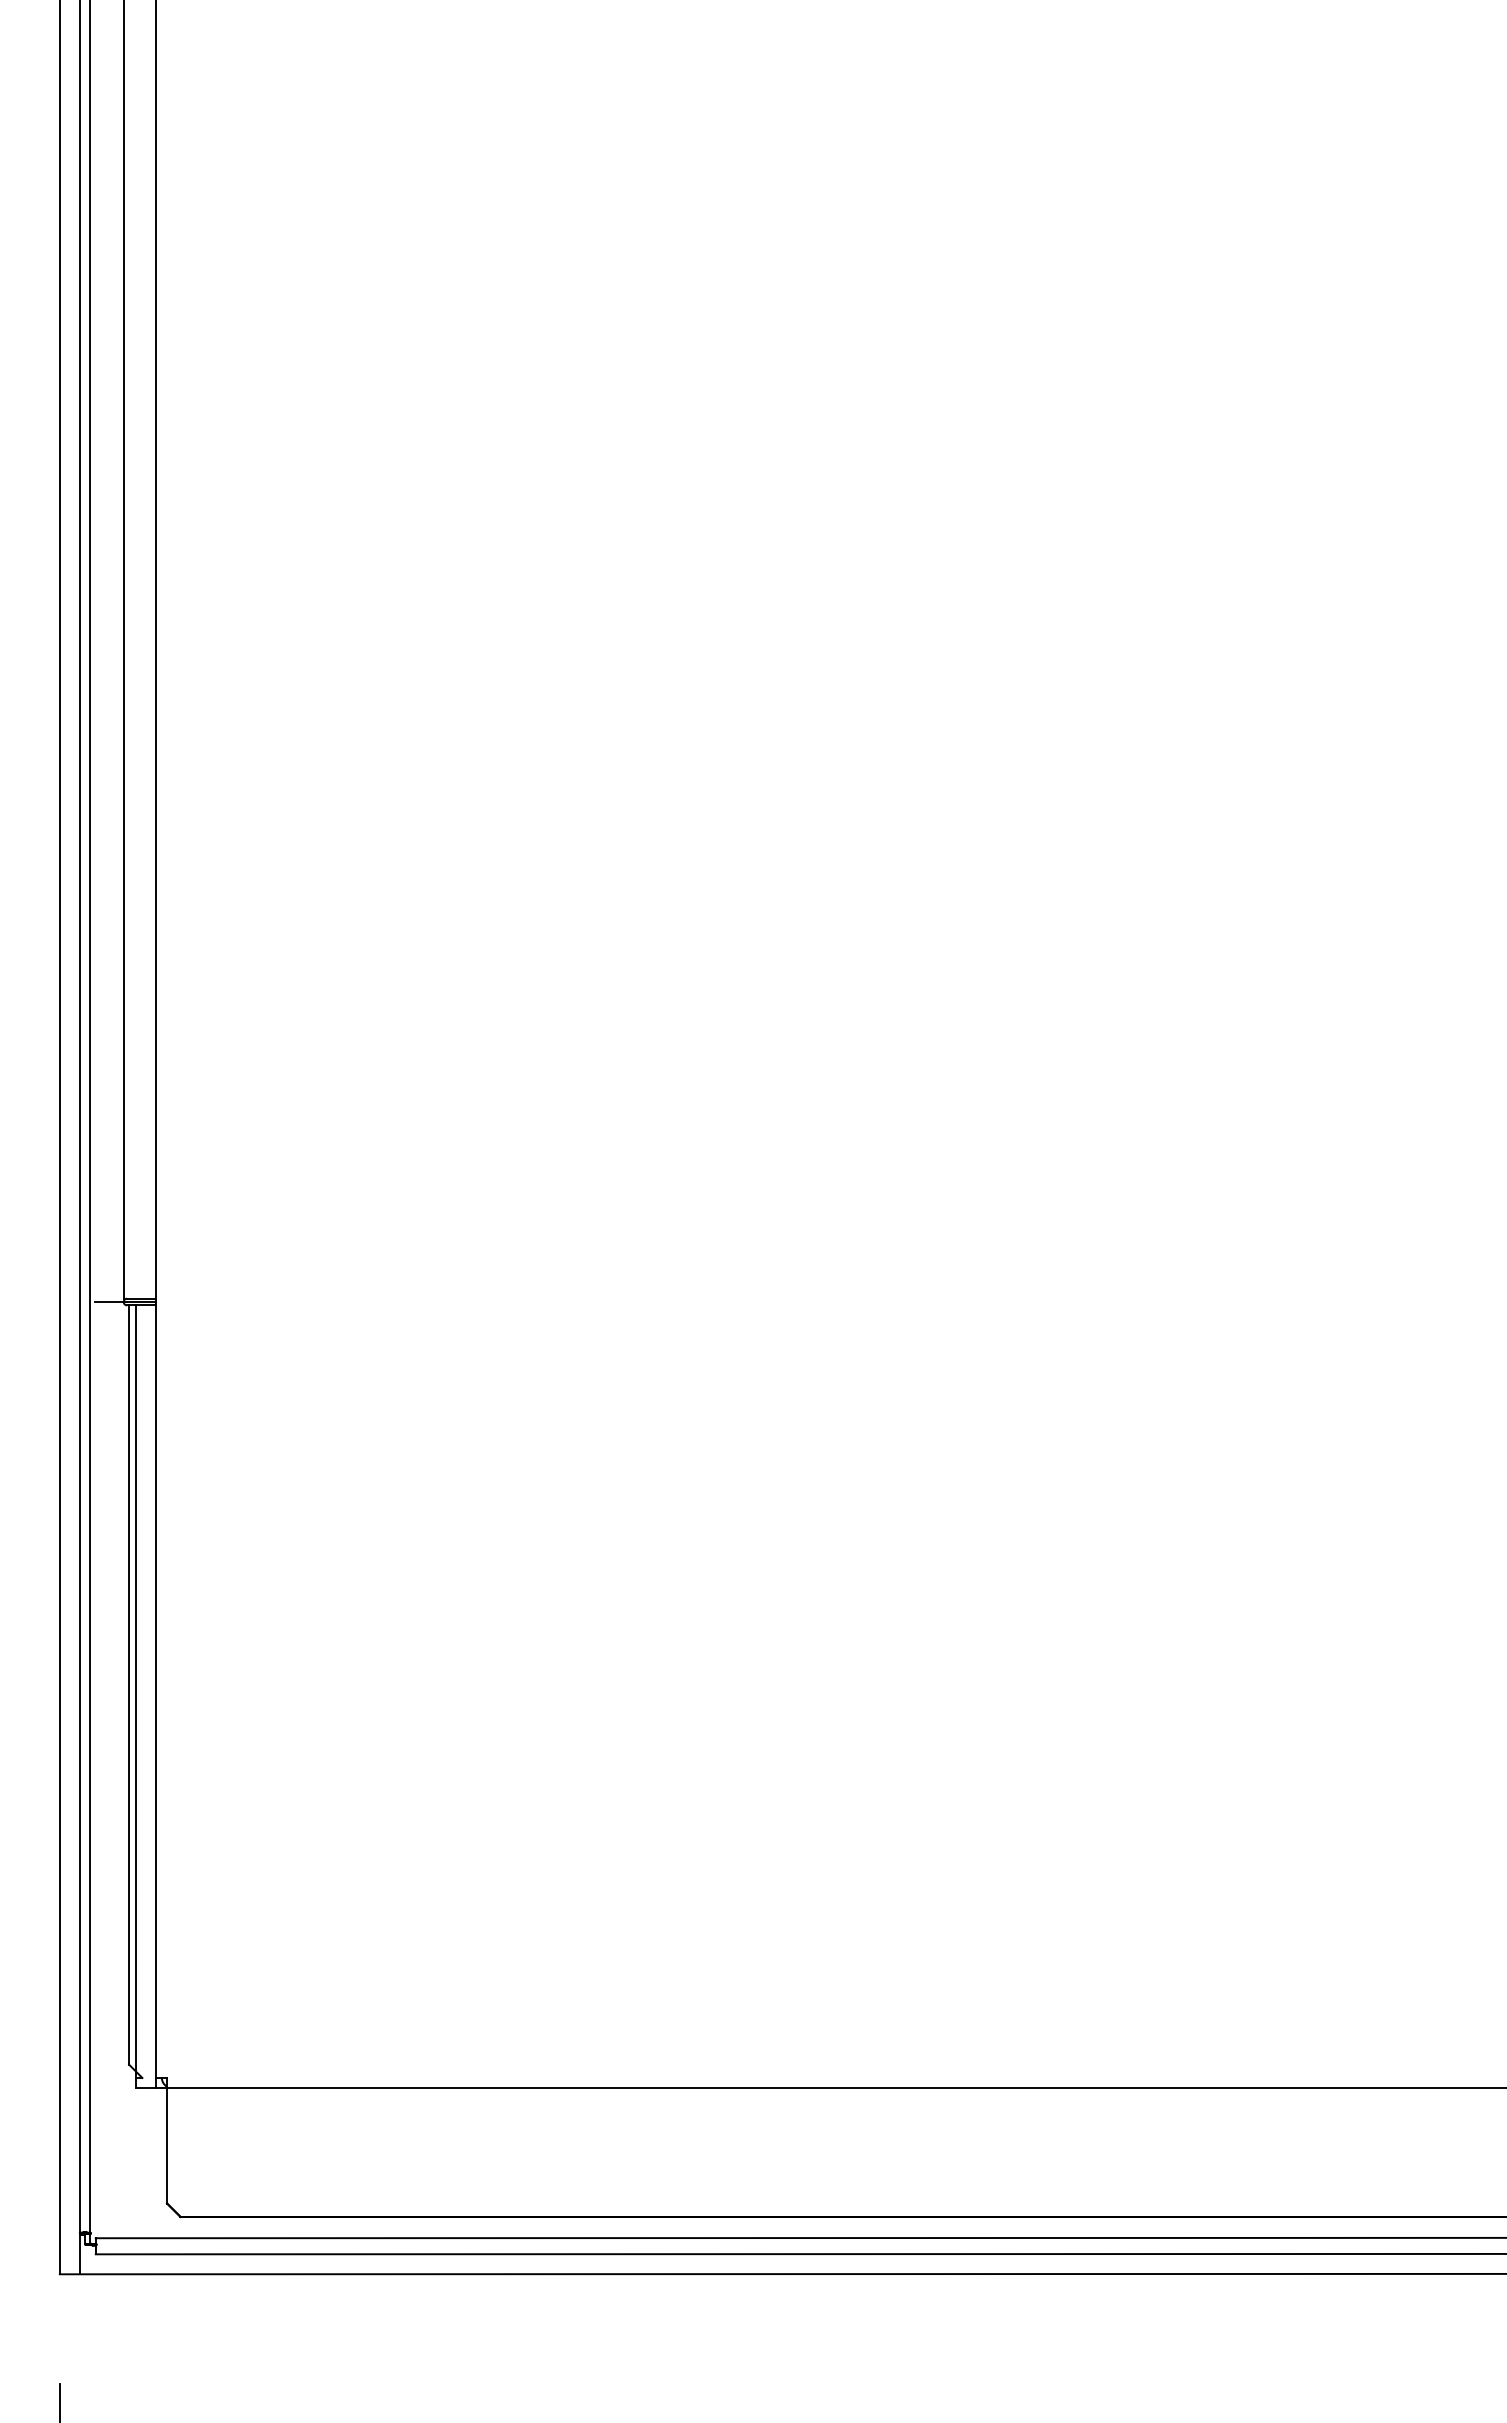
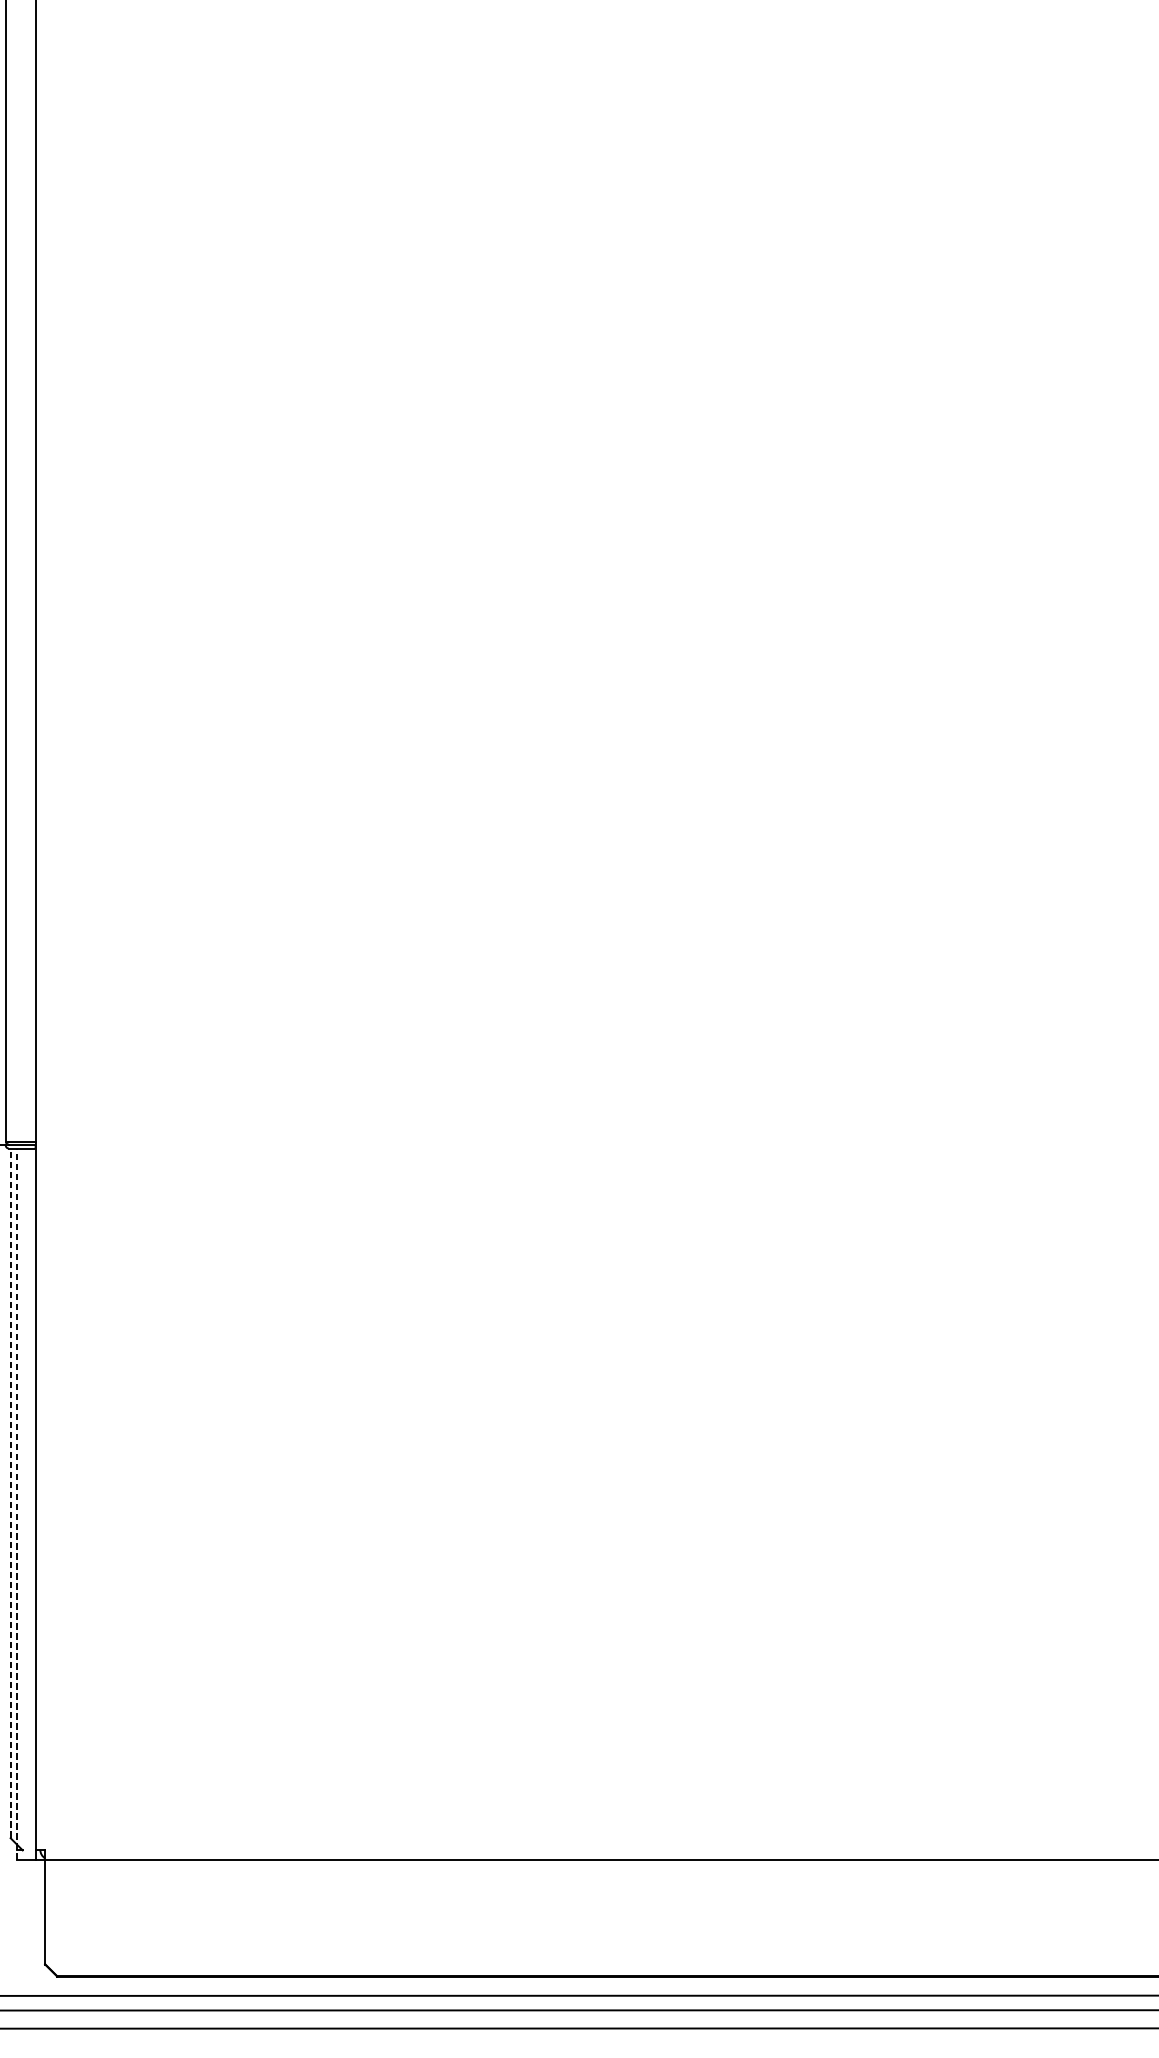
line: (129, 1684) -> (11, 1492), solid -> dashed
line: (136, 1696) -> (17, 1503), solid -> dashed

